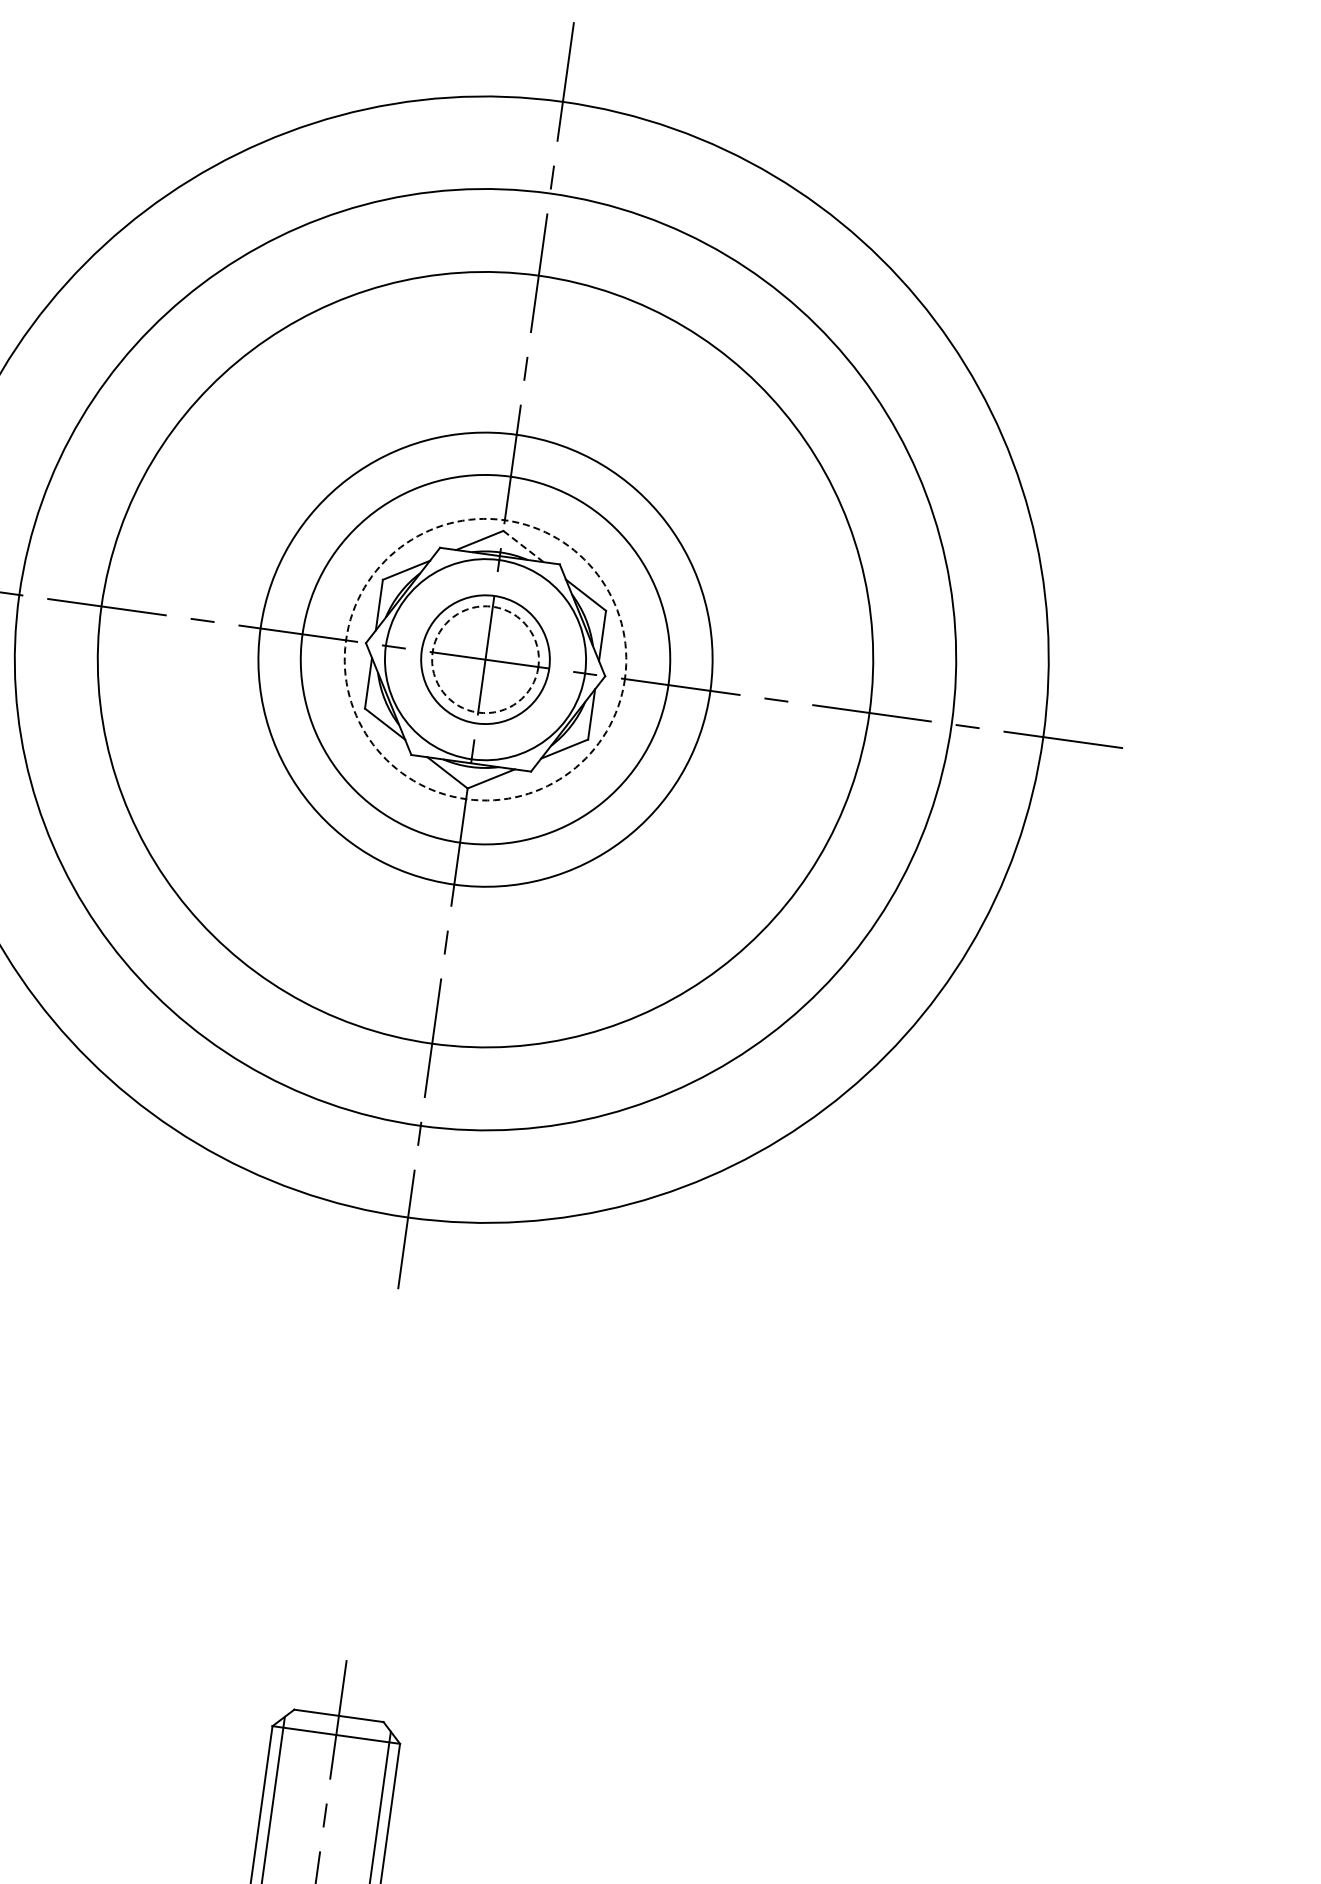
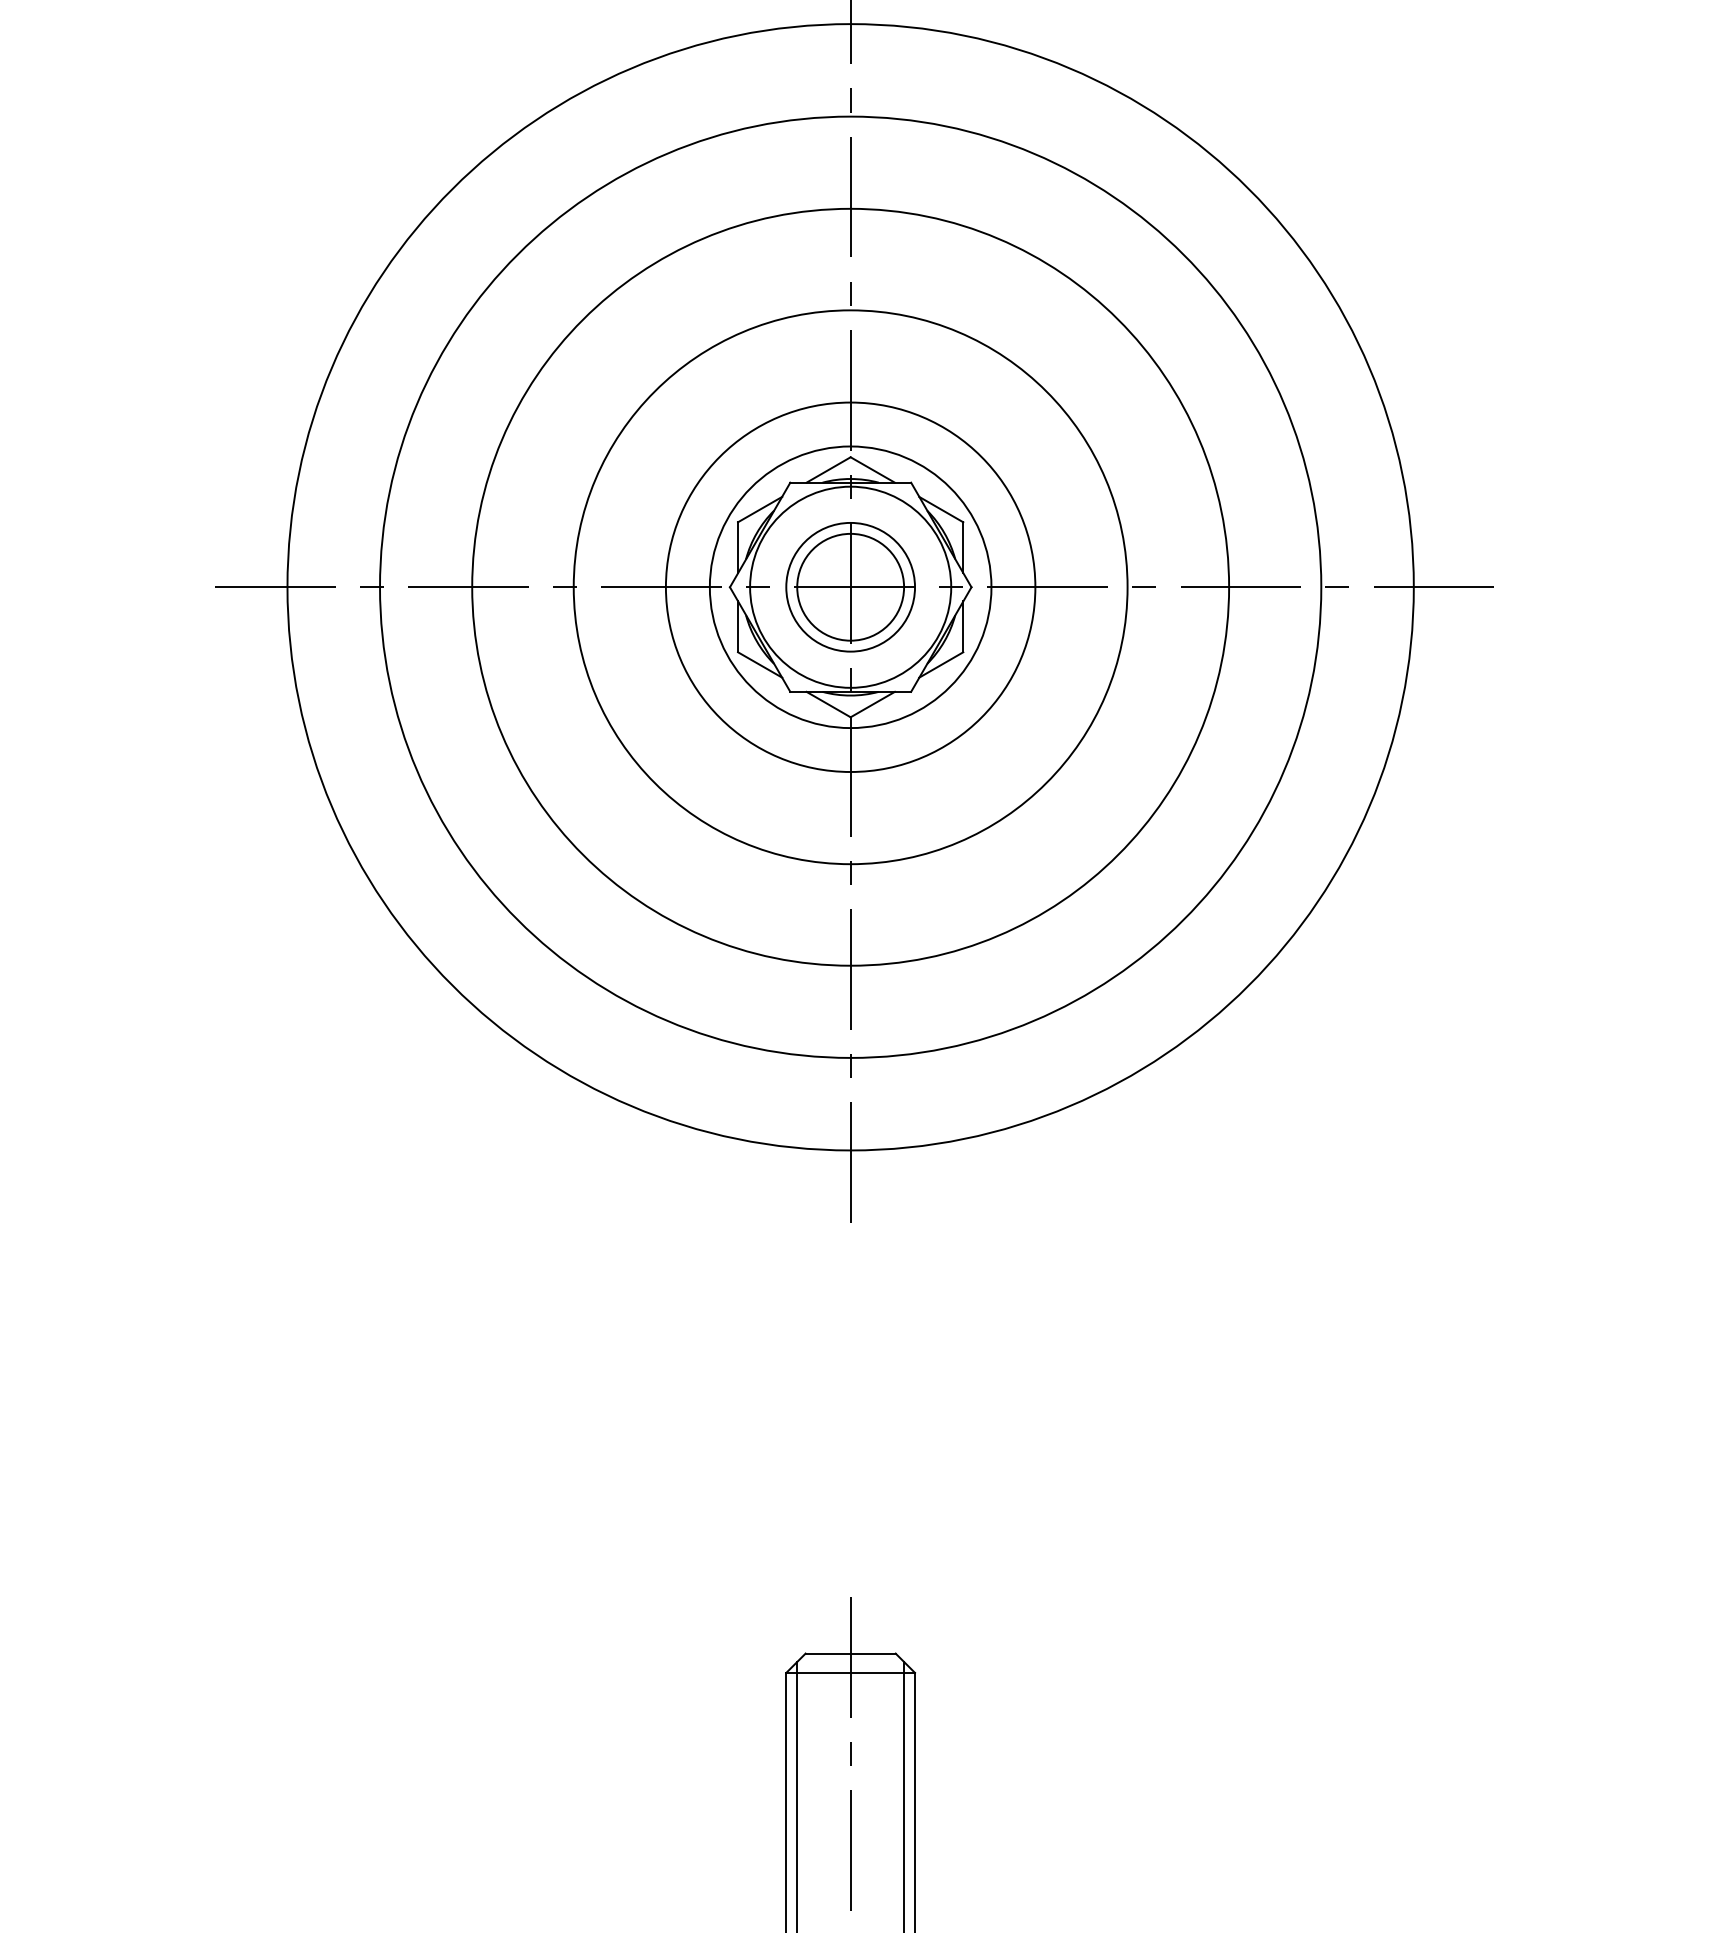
line: (523, 546) -> (872, 469), dashed -> solid
circle: (485, 658) -> (850, 586), dashed -> solid
circle: (485, 658) -> (850, 586), size x1.67
circle: (485, 659) -> (850, 587), dashed -> solid
circle: (485, 659) -> (850, 587), size x0.71

